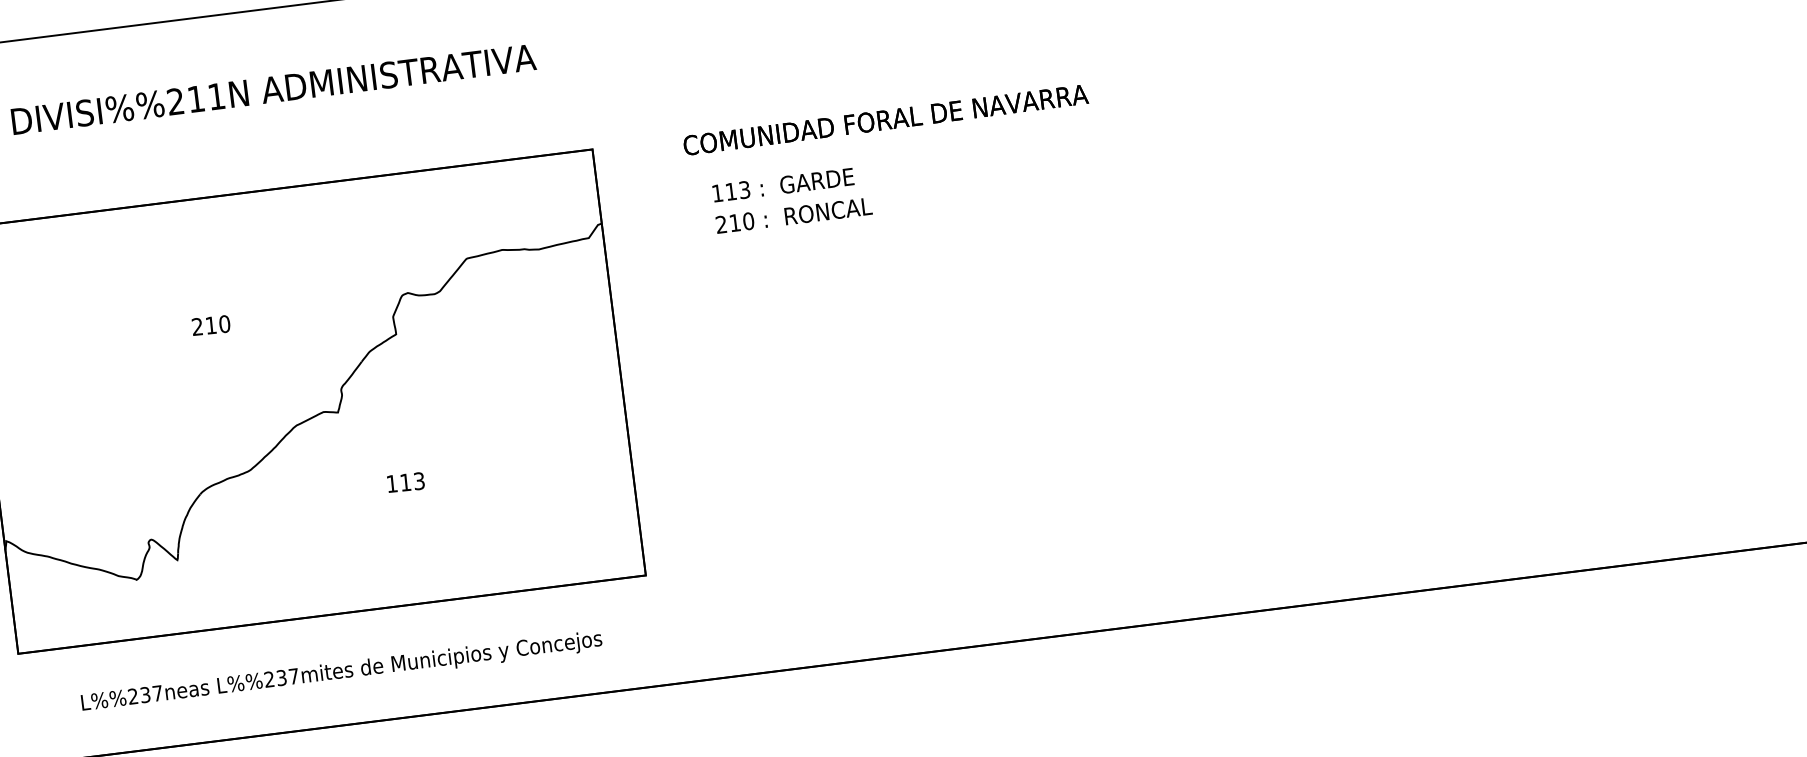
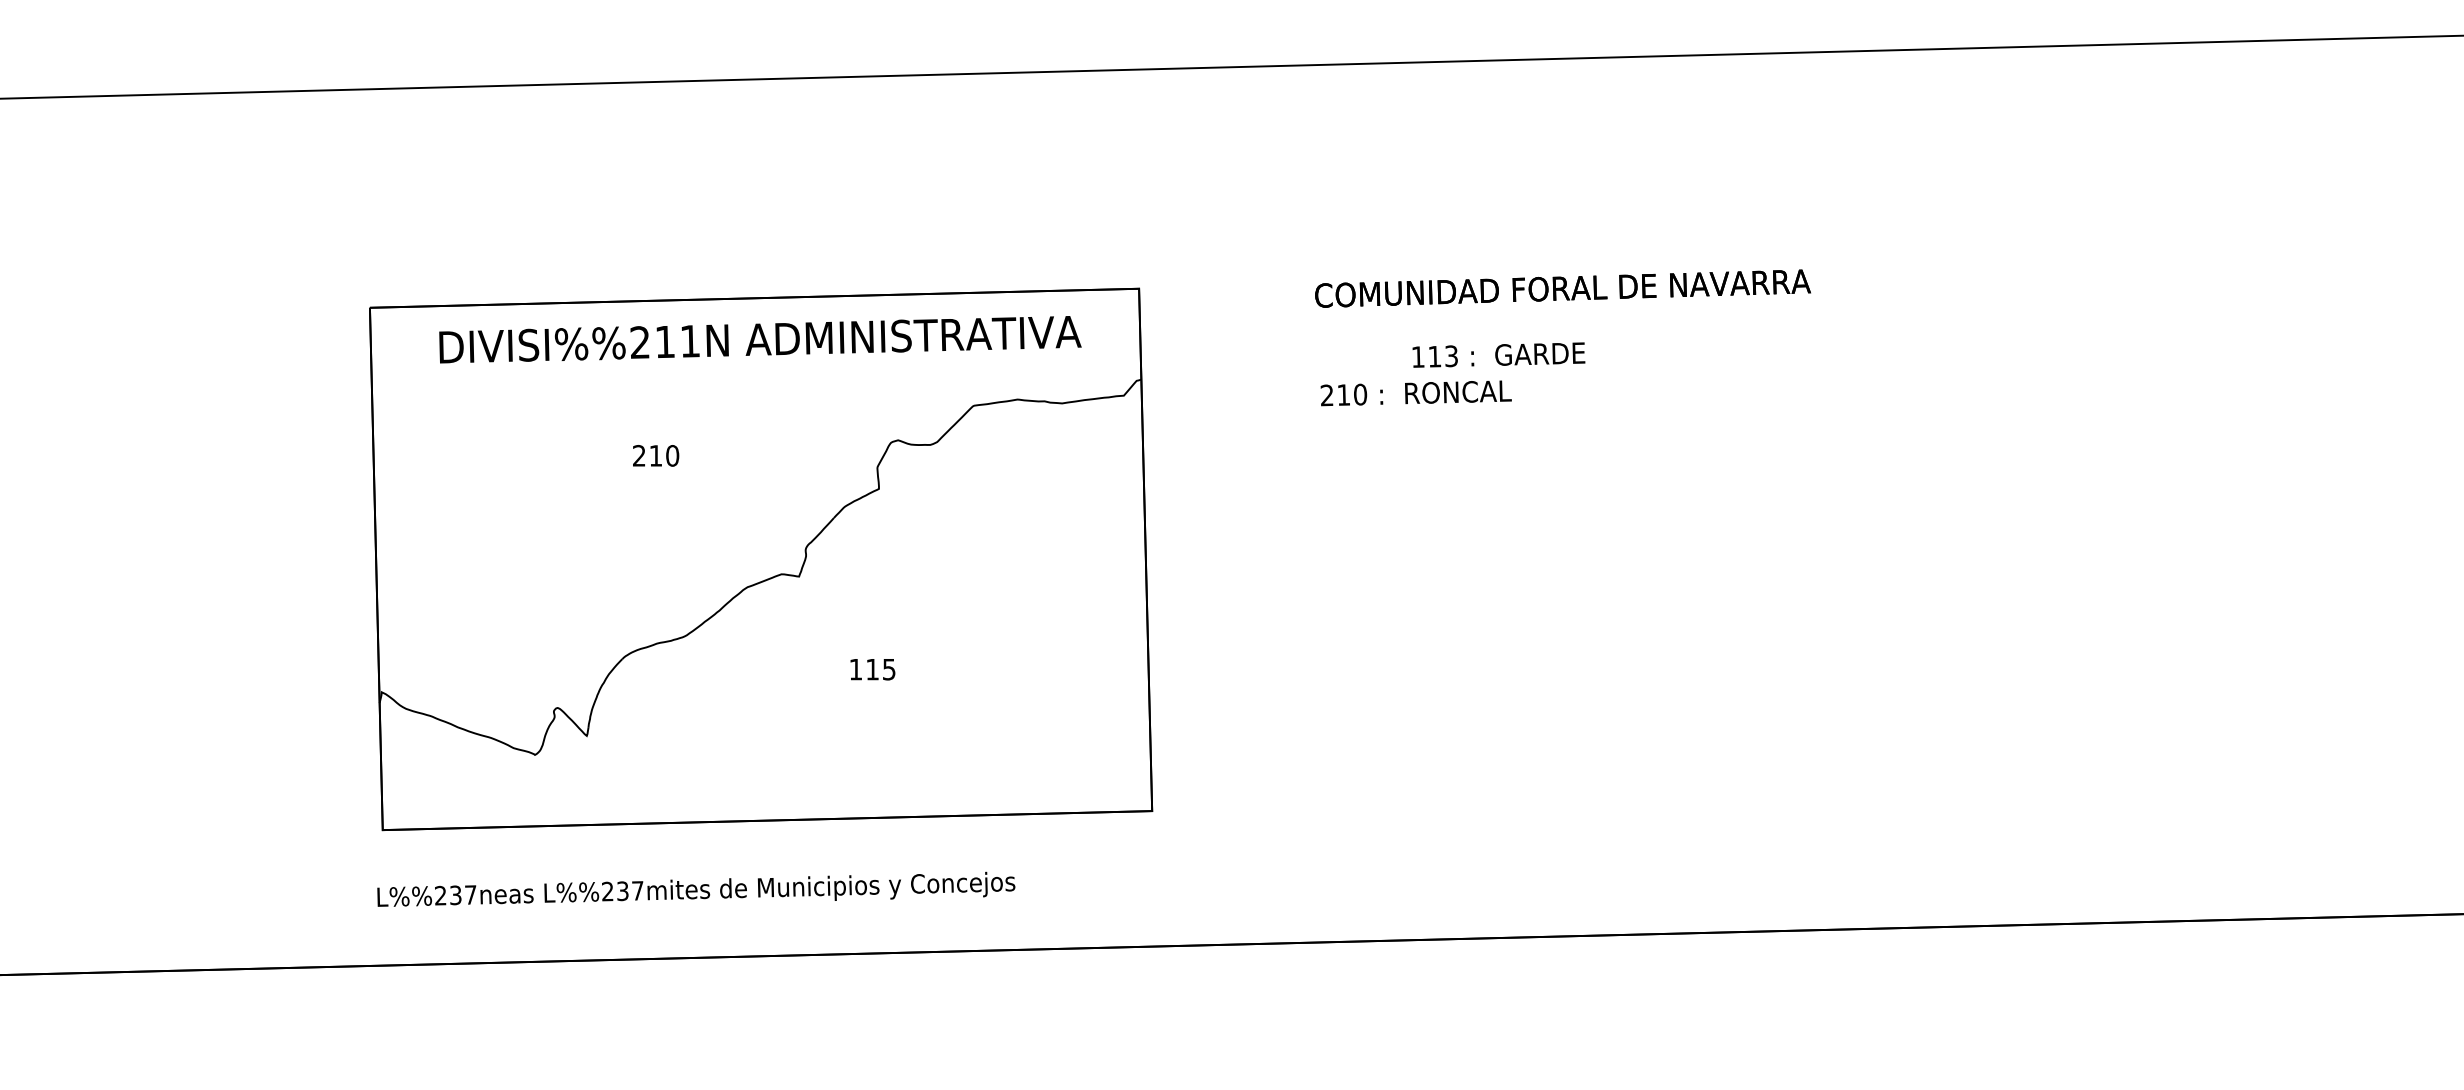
text: (273, 89) -> (760, 339), moved
text: (885, 119) -> (1562, 288), moved
text: (783, 184) -> (1498, 354), moved
text: (793, 215) -> (1415, 393), moved
text: (419, 480) -> (889, 668), 113 -> 115
text: (341, 669) -> (696, 888), moved

